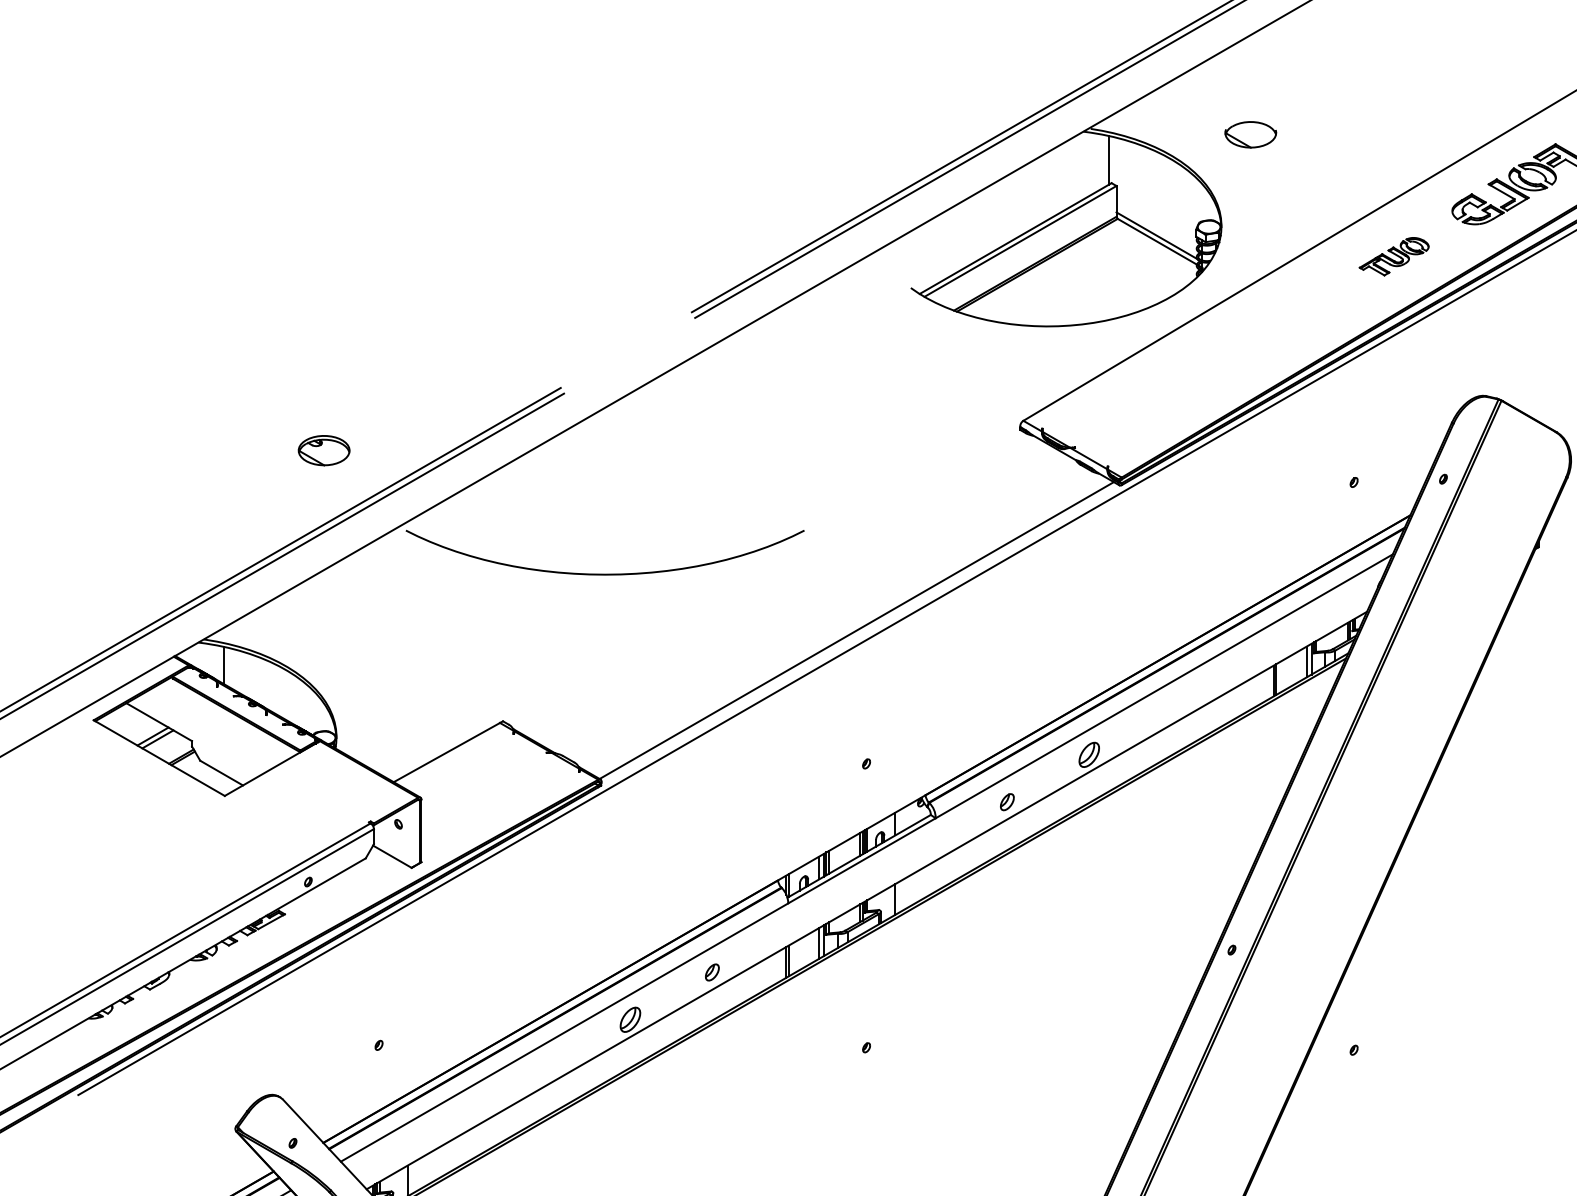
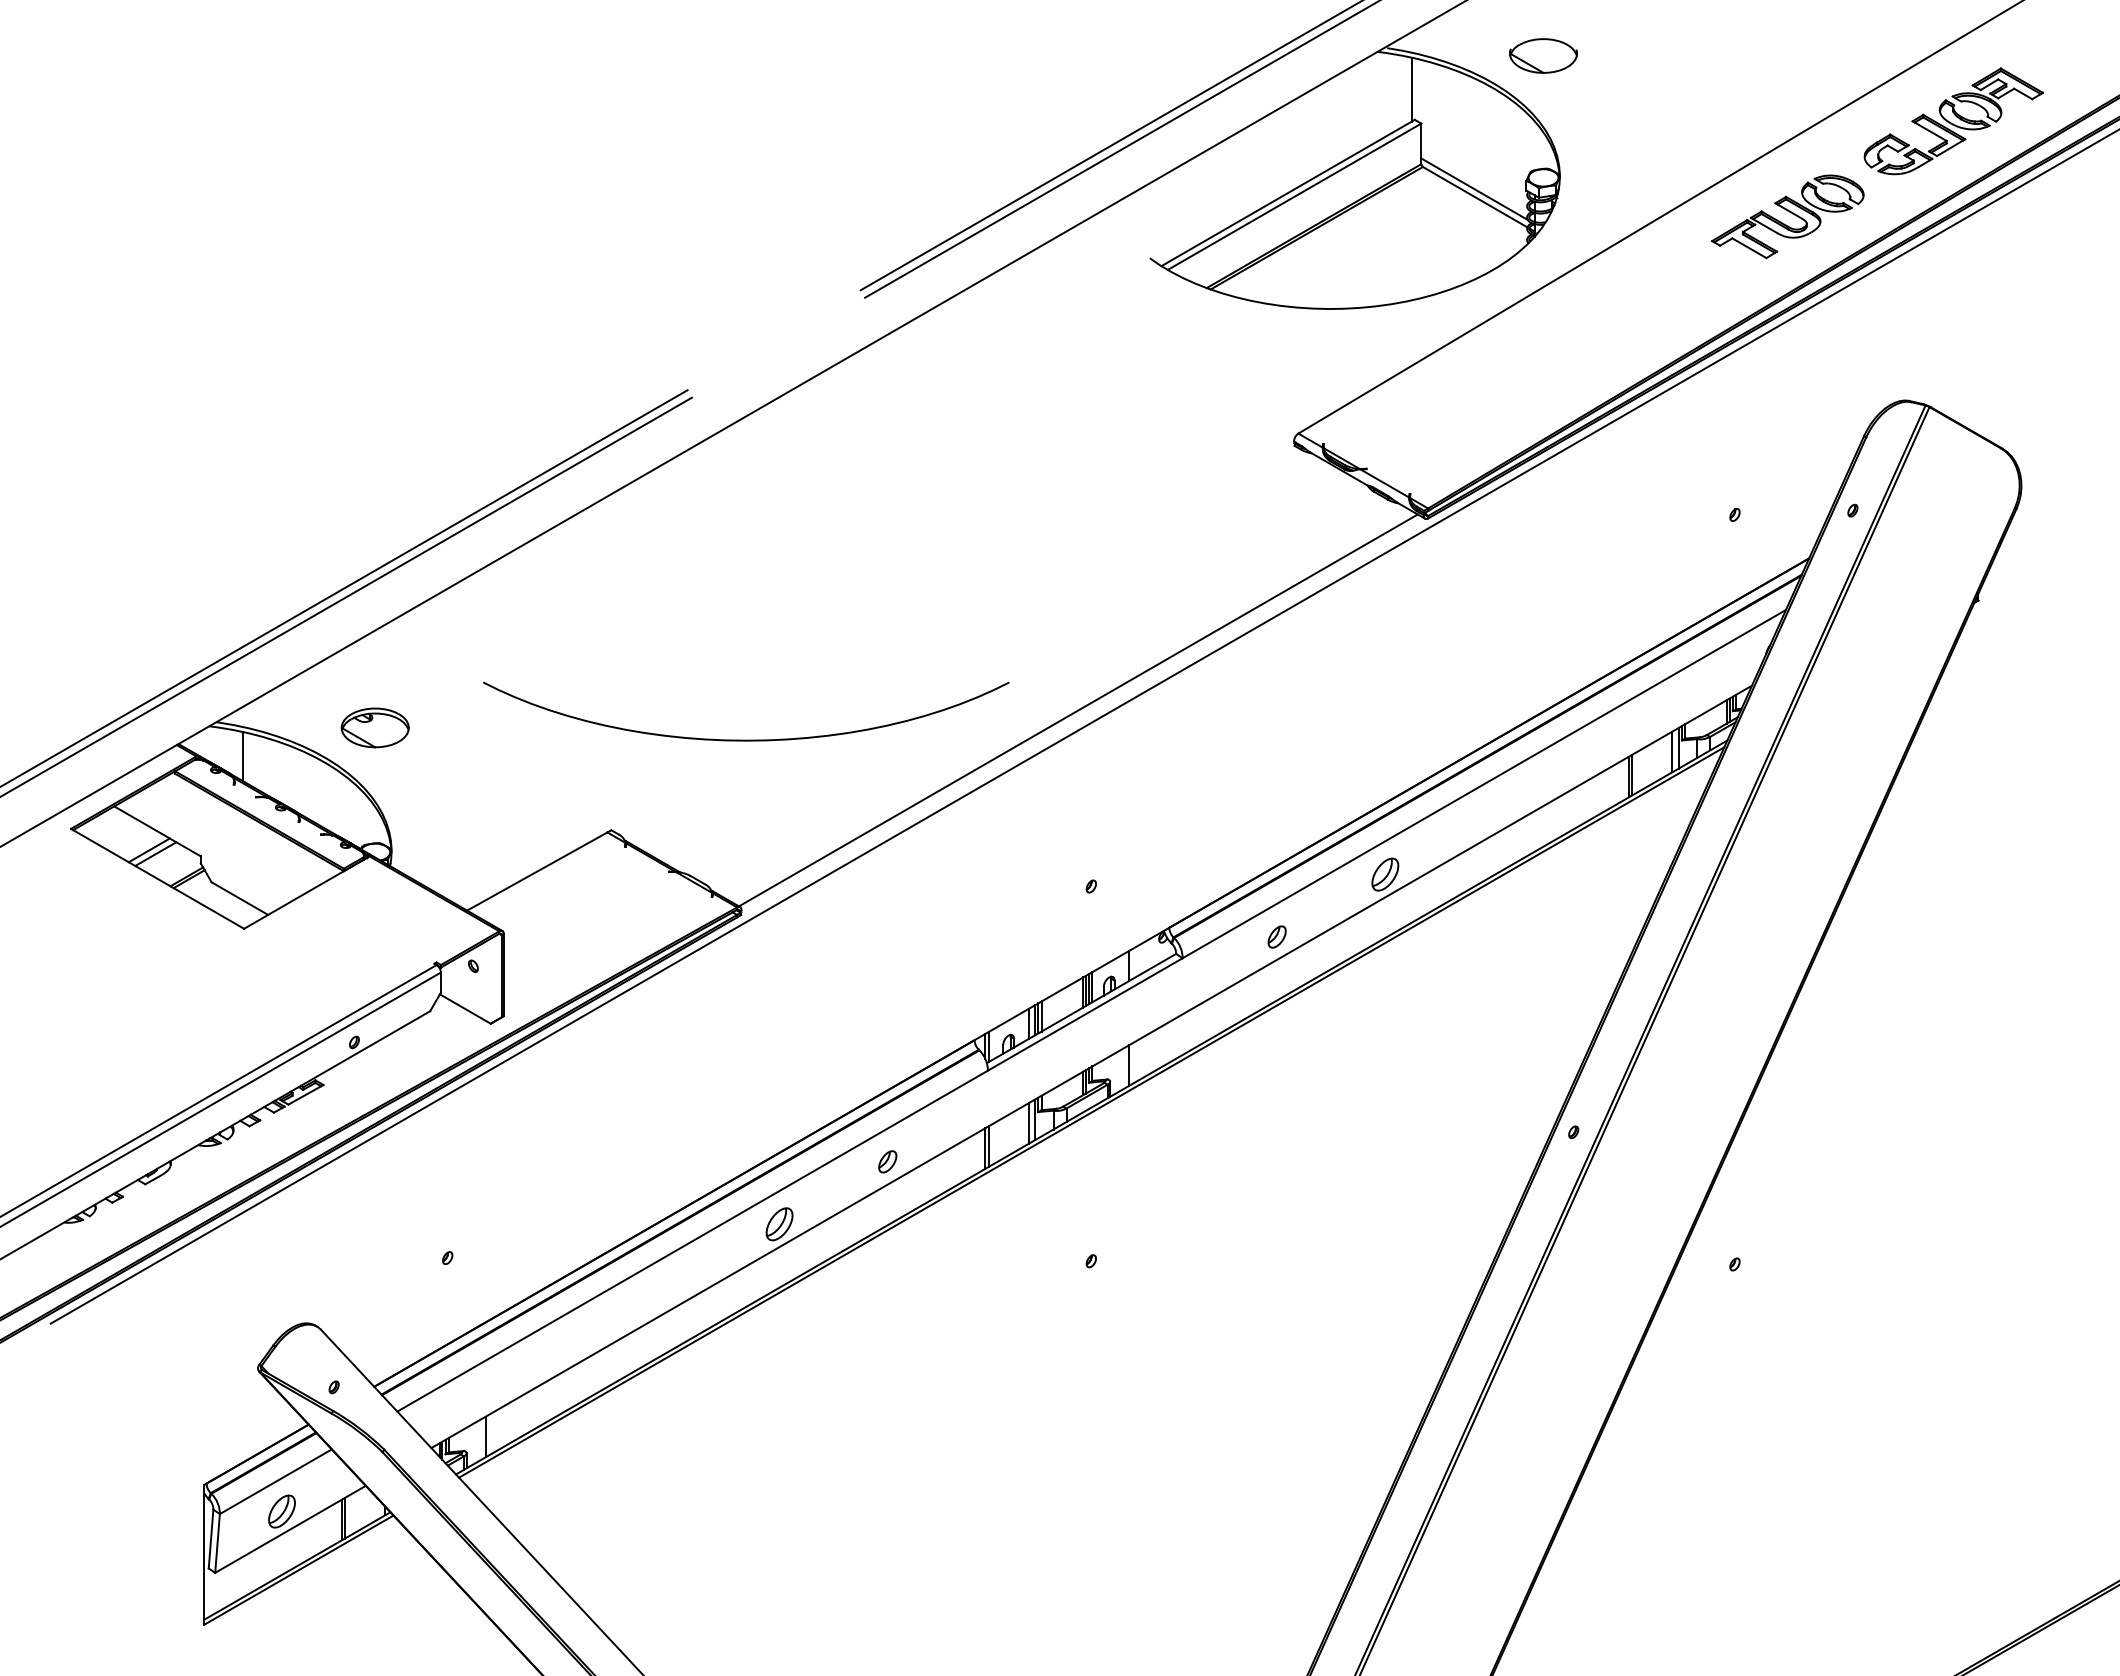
part: (1250, 134) -> (1543, 55), moved
part: (1393, 256) -> (1787, 216), size x1.67
part: (323, 450) -> (374, 727), moved
curve: (605, 573) -> (746, 739), moved

